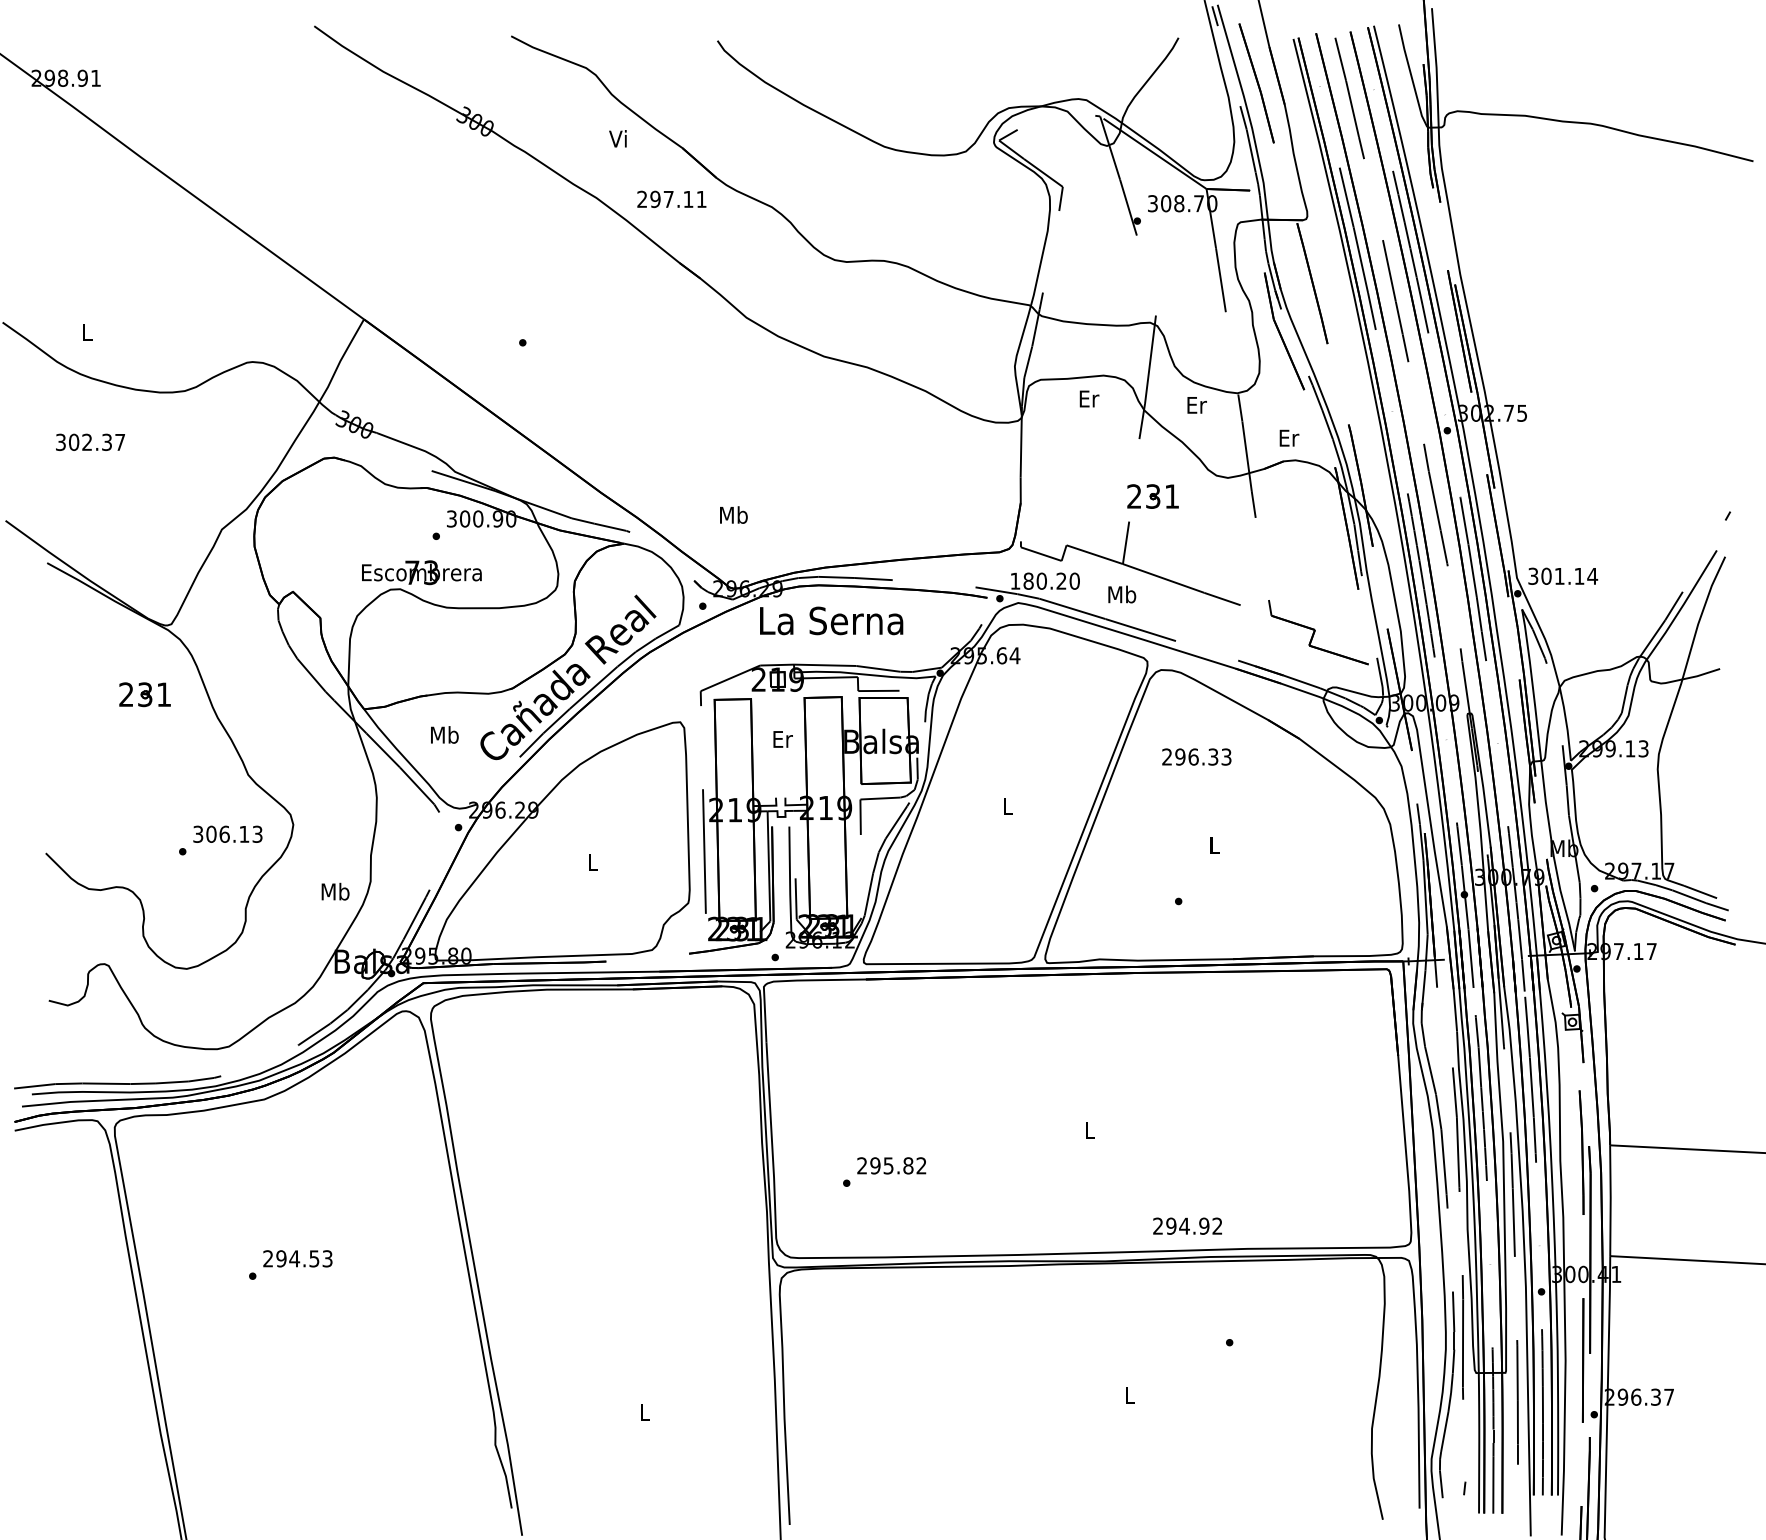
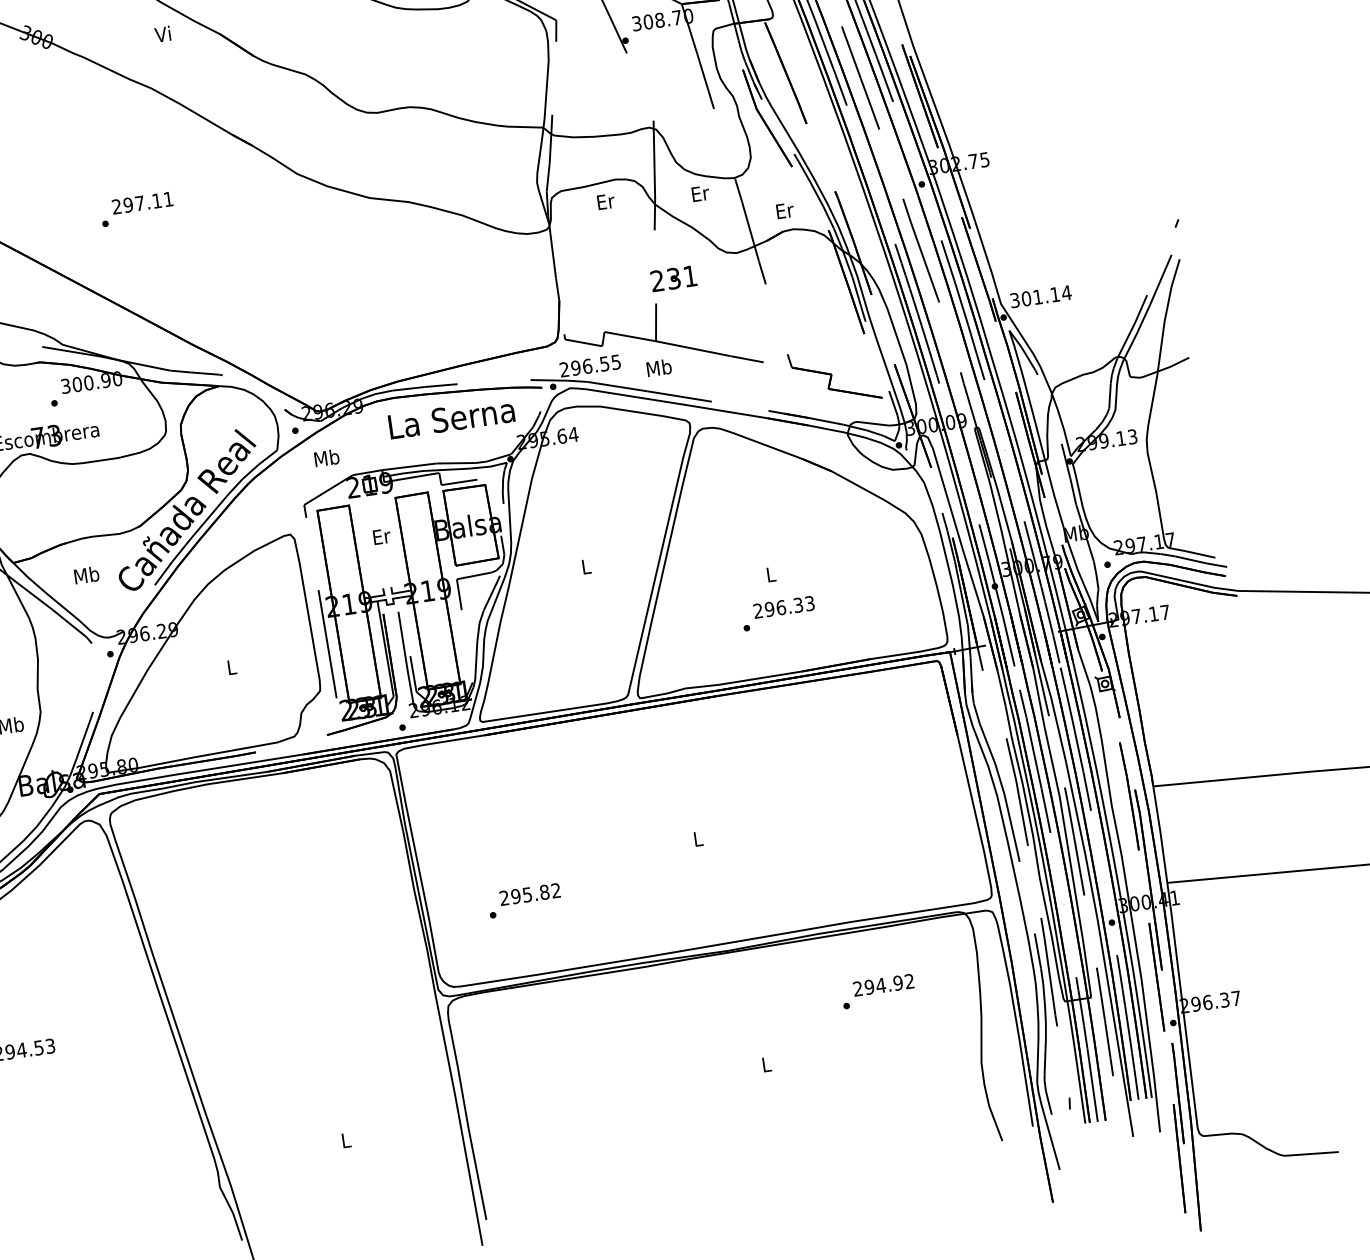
text: (671, 198) -> (142, 202), moved
text: (733, 514) -> (326, 457), moved
text: (1044, 580) -> (589, 365), 180.20 -> 296.55
text: (831, 620) -> (451, 418), moved
text: (1196, 756) -> (783, 606), moved
text: (1187, 1225) -> (883, 984), moved

